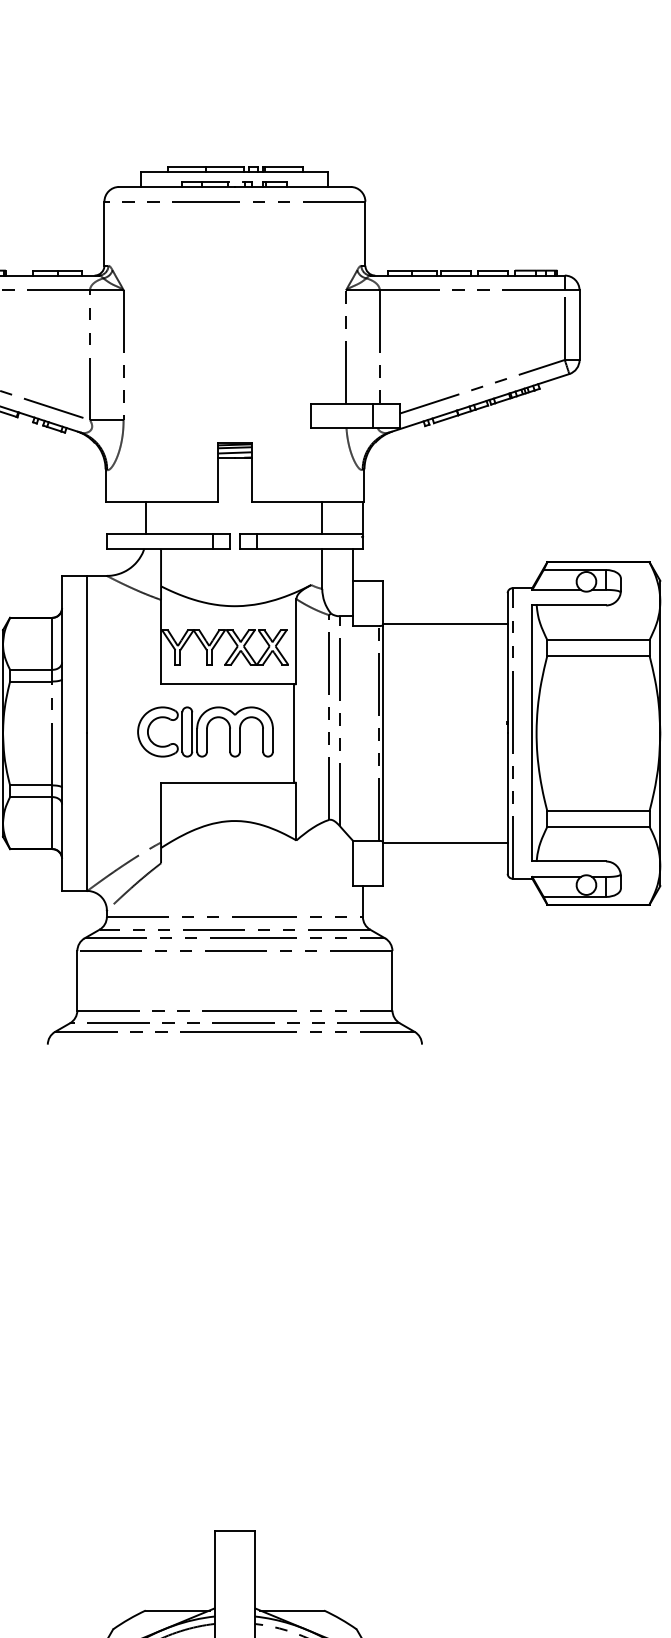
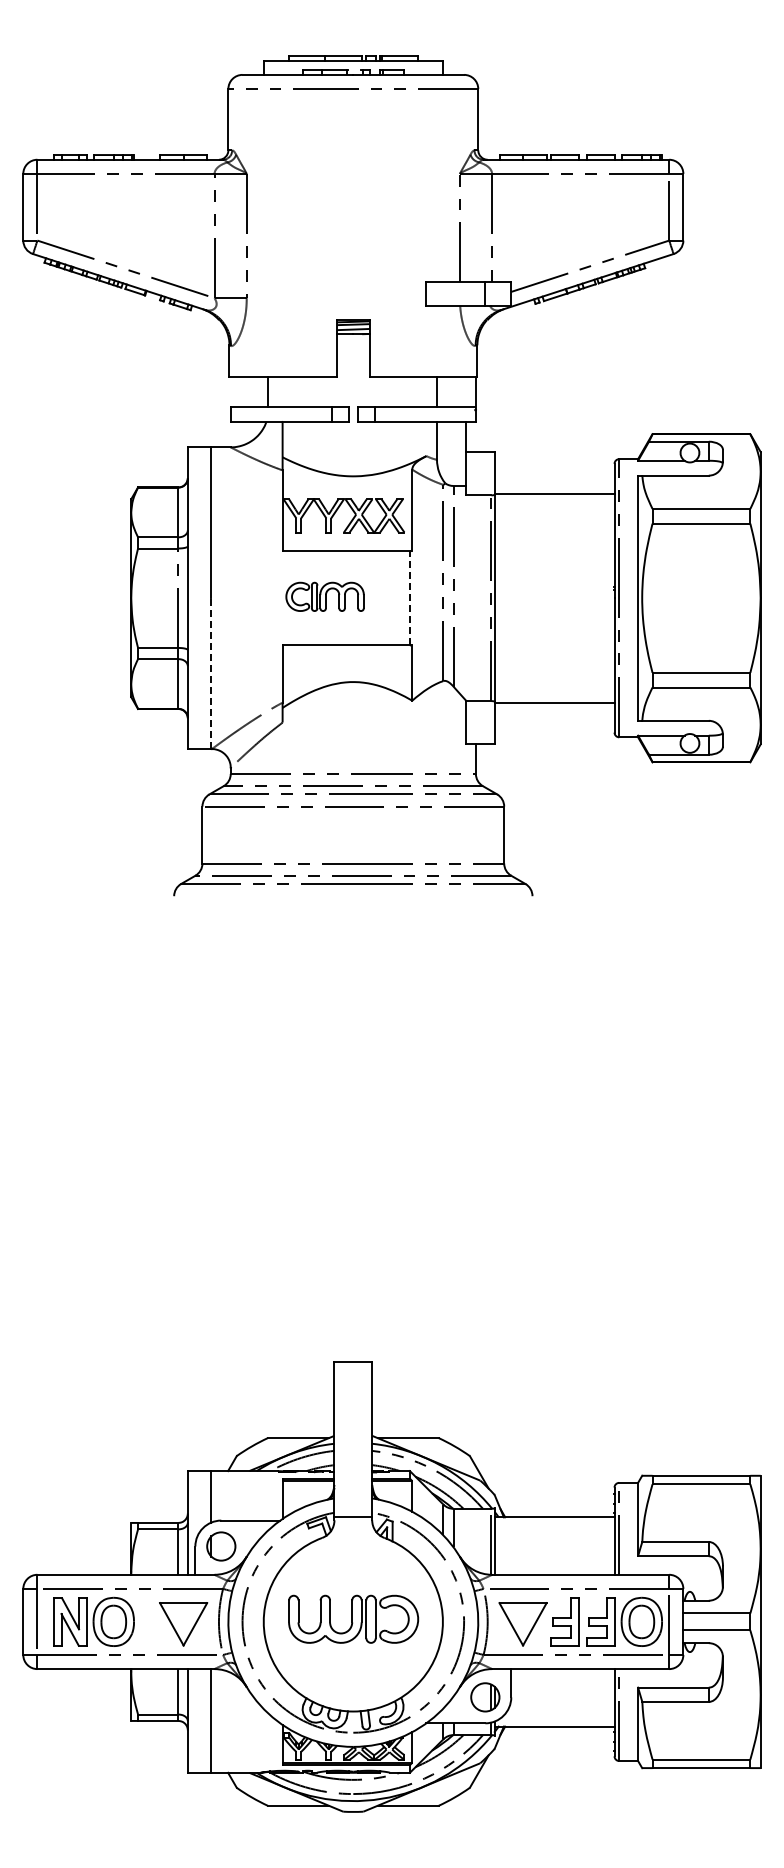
part: (204, 731) -> (324, 596), size x0.6
line: (293, 732) -> (409, 597), solid -> dashed
line: (86, 812) -> (211, 673), solid -> dashed

